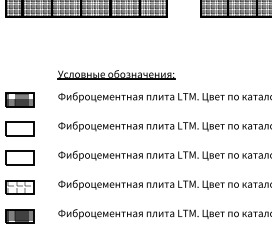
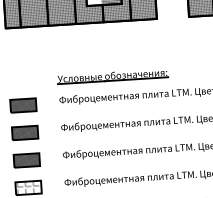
hatch: (19, 128) -> (24, 132), added
hatch: (19, 158) -> (26, 160), added

